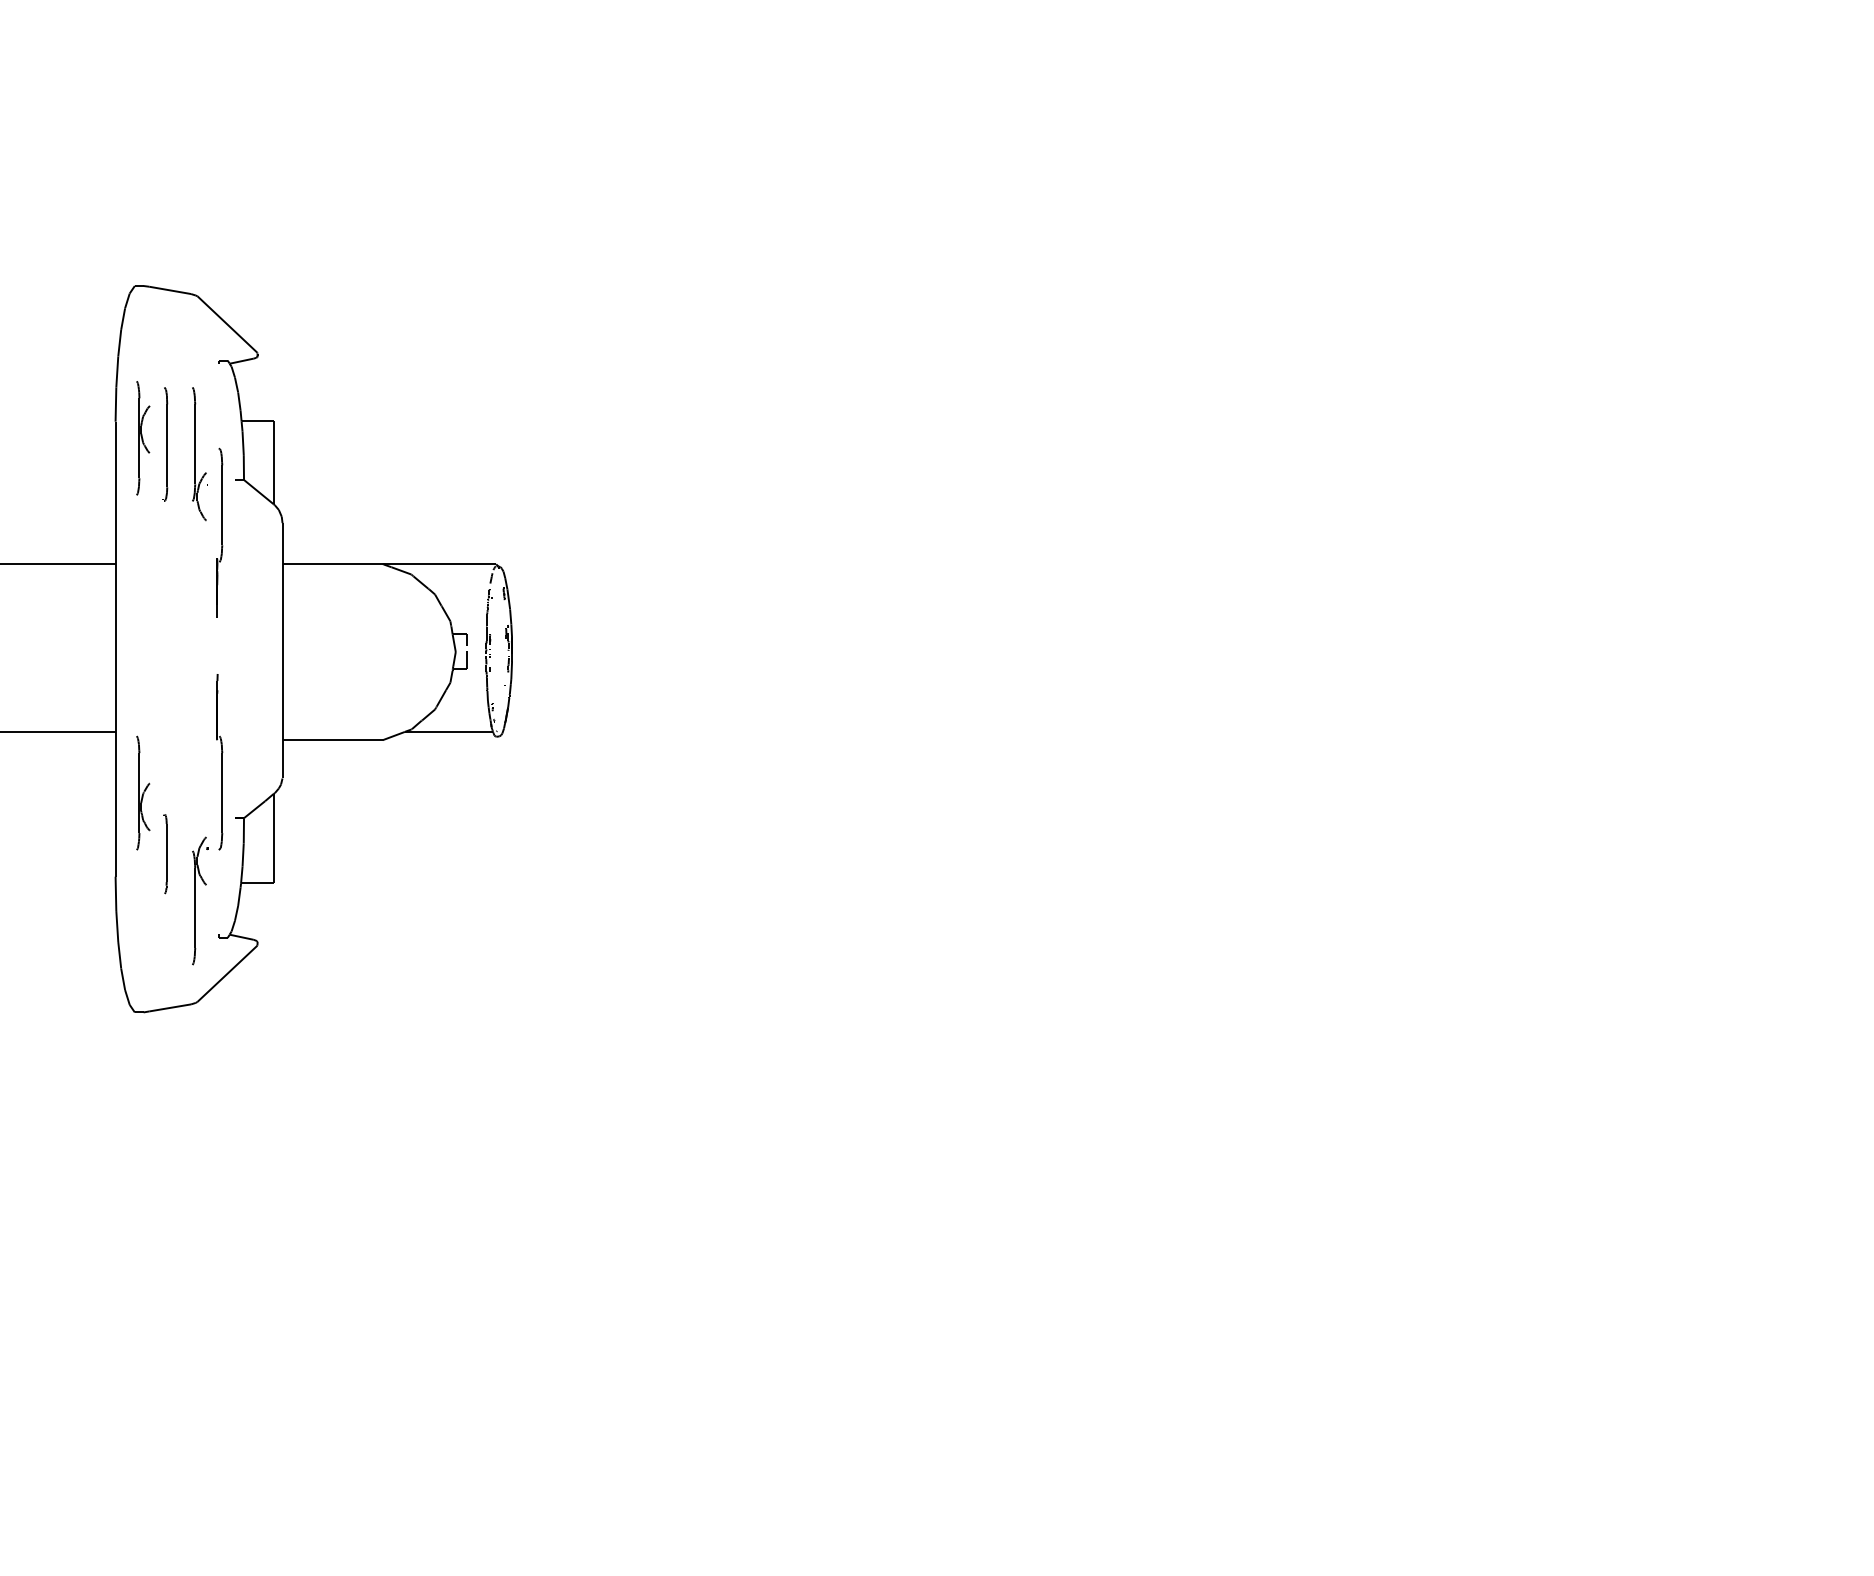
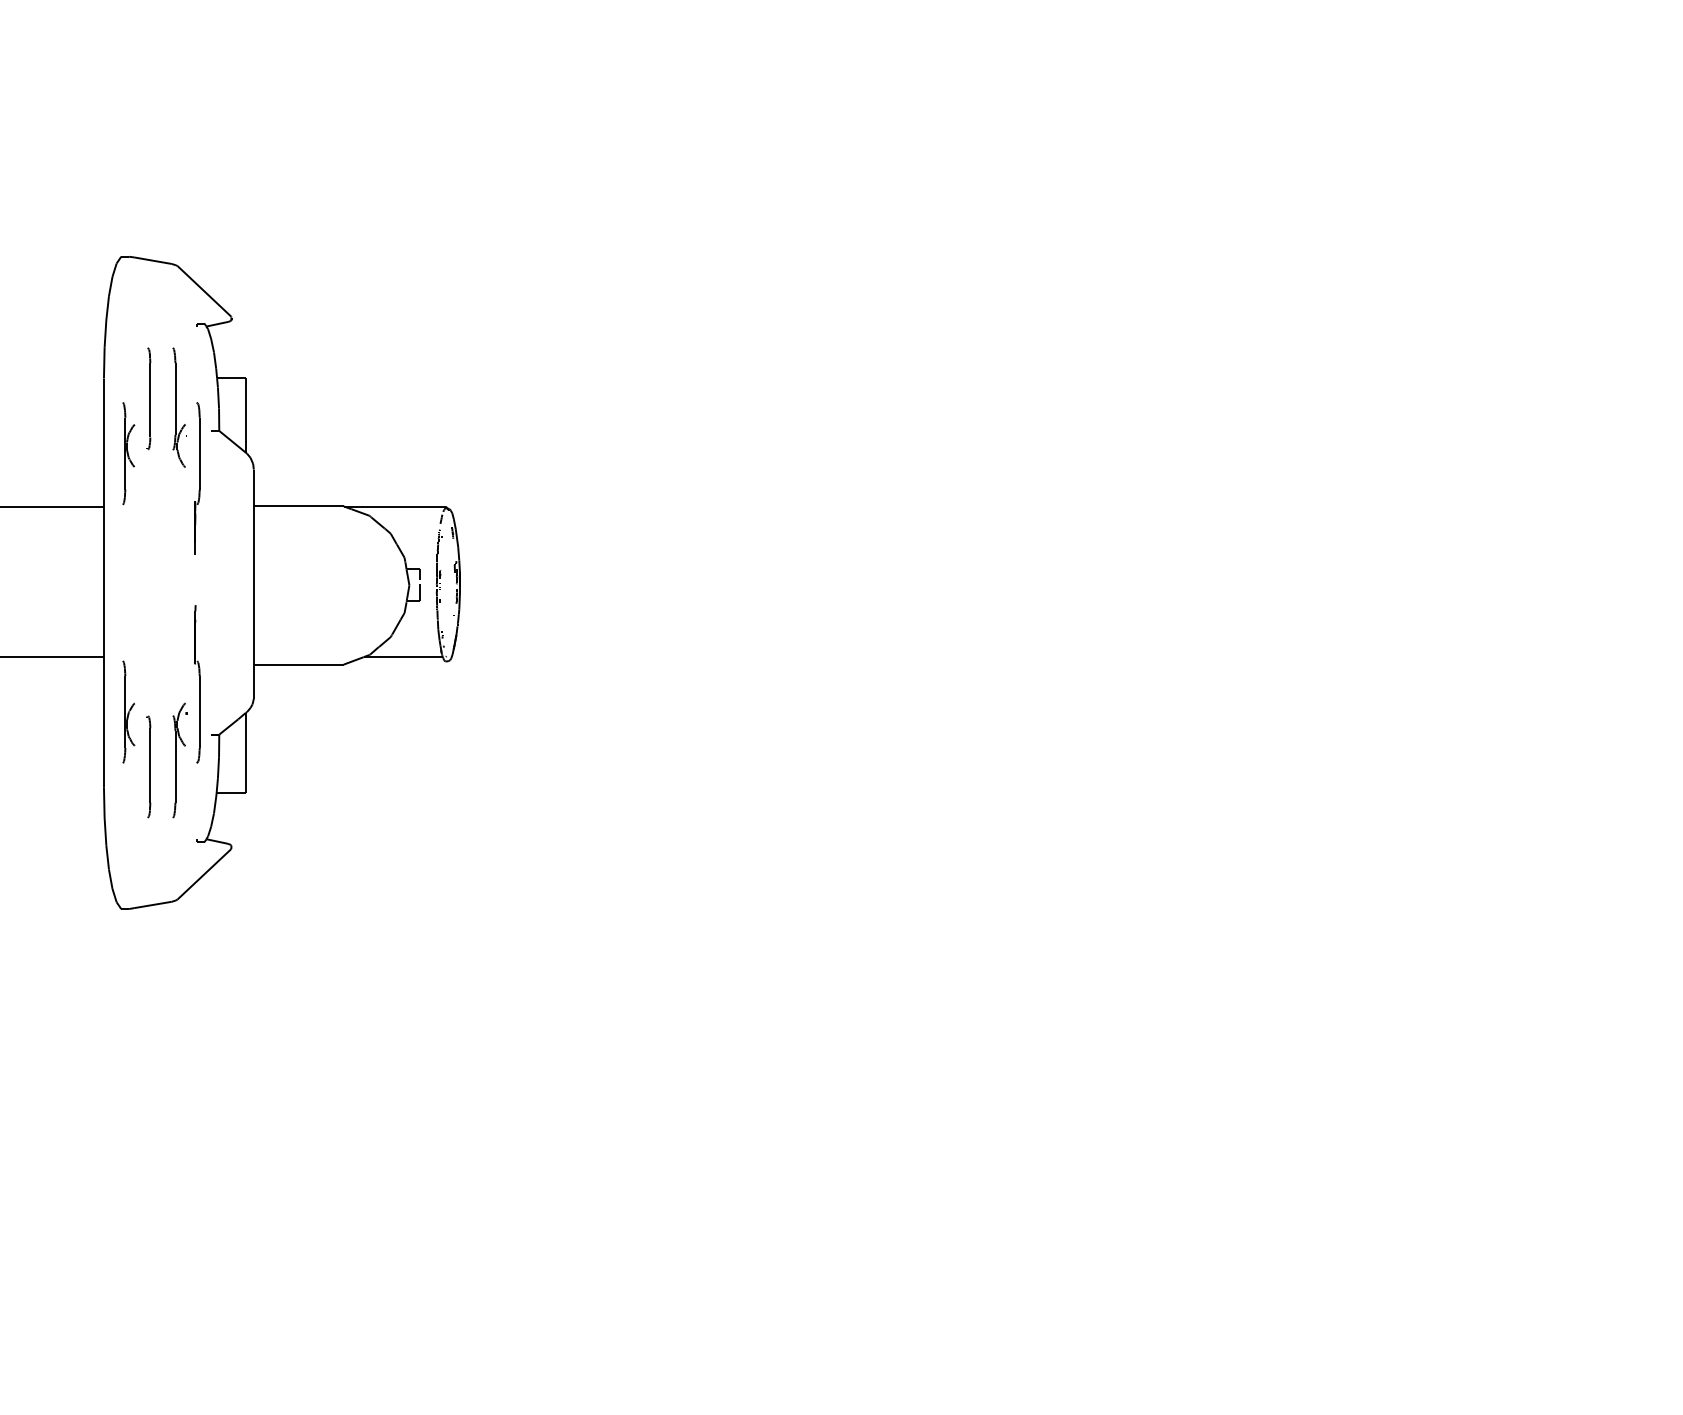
part: (143, 438) -> (129, 453), moved
part: (165, 853) -> (148, 766), size x1.43
part: (200, 900) -> (180, 760), moved

